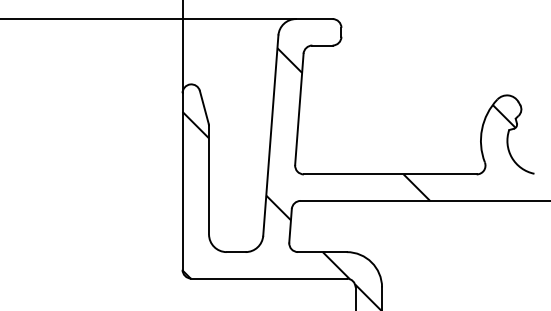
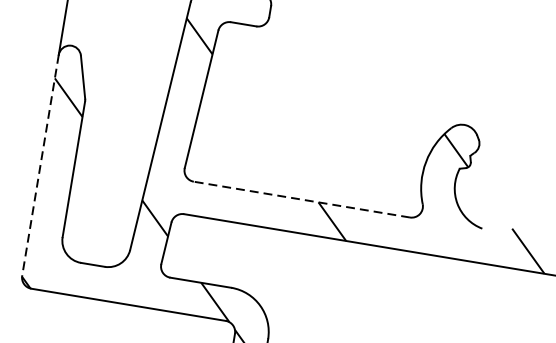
line: (389, 174) -> (300, 199), solid -> dashed
line: (182, 182) -> (40, 166), solid -> dashed

